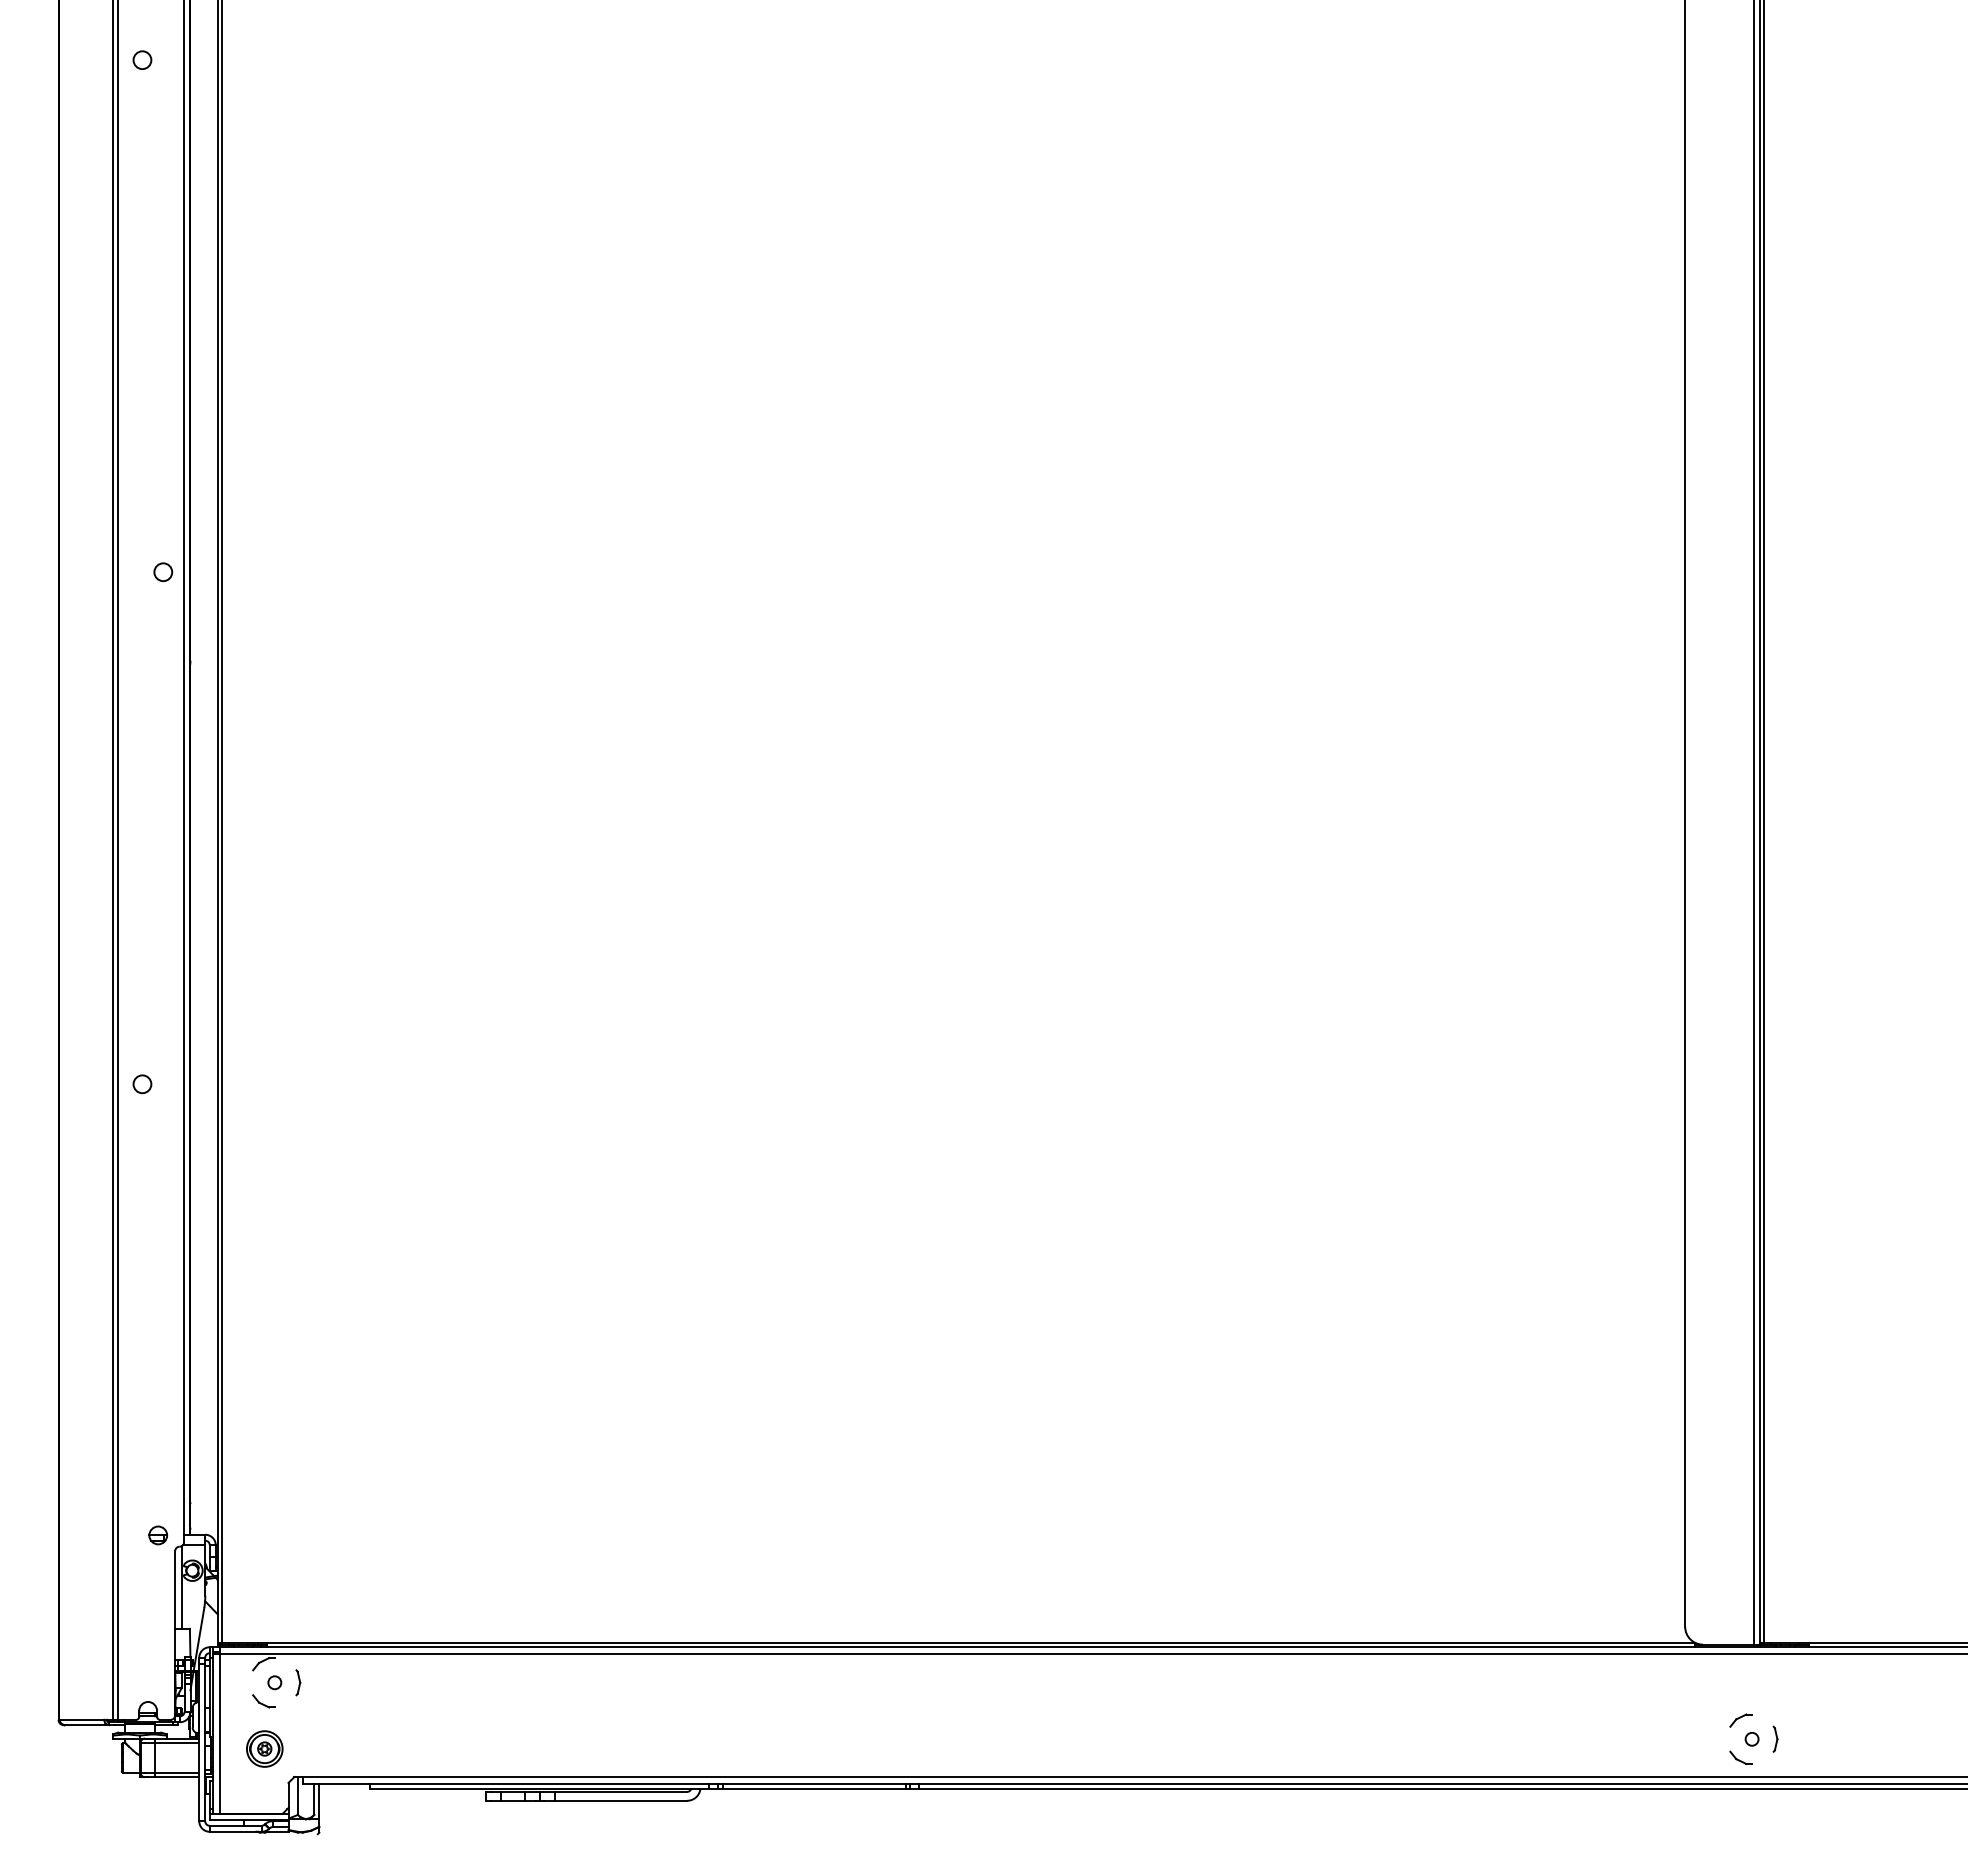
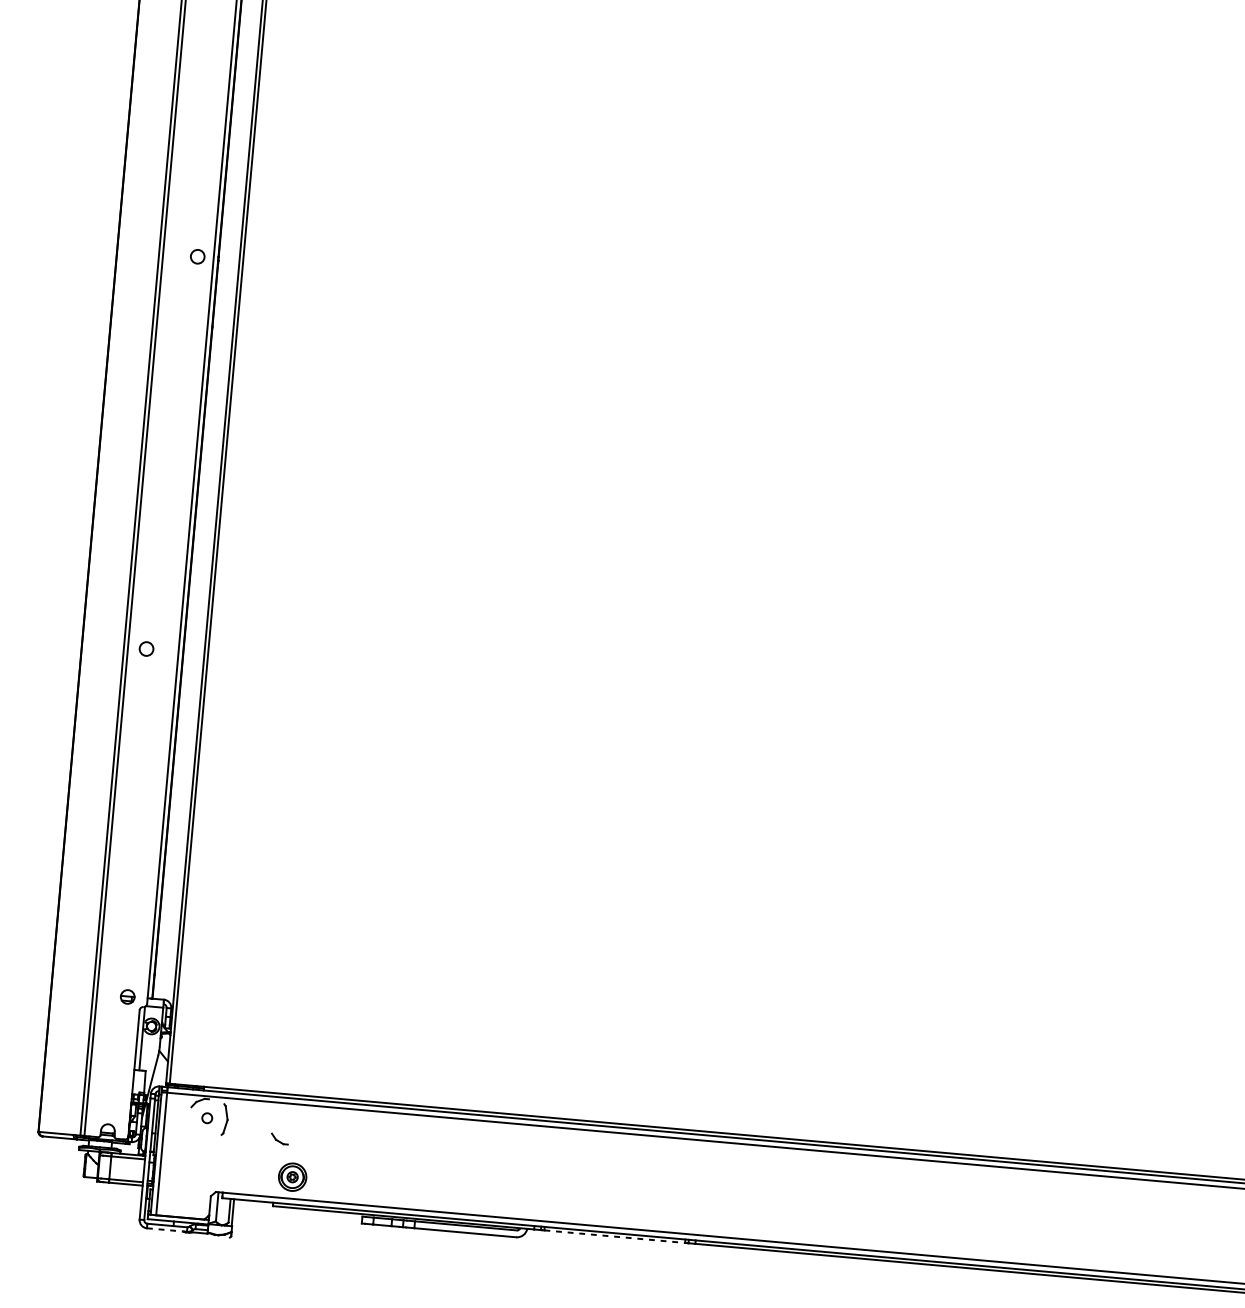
part: (298, 1682) -> (225, 1119), size x1.6
part: (263, 1701) -> (279, 1139), moved
part: (264, 1748) -> (292, 1176), moved
line: (814, 1788) -> (614, 1236), solid -> dashed
line: (236, 1831) -> (167, 1229), solid -> dashed

